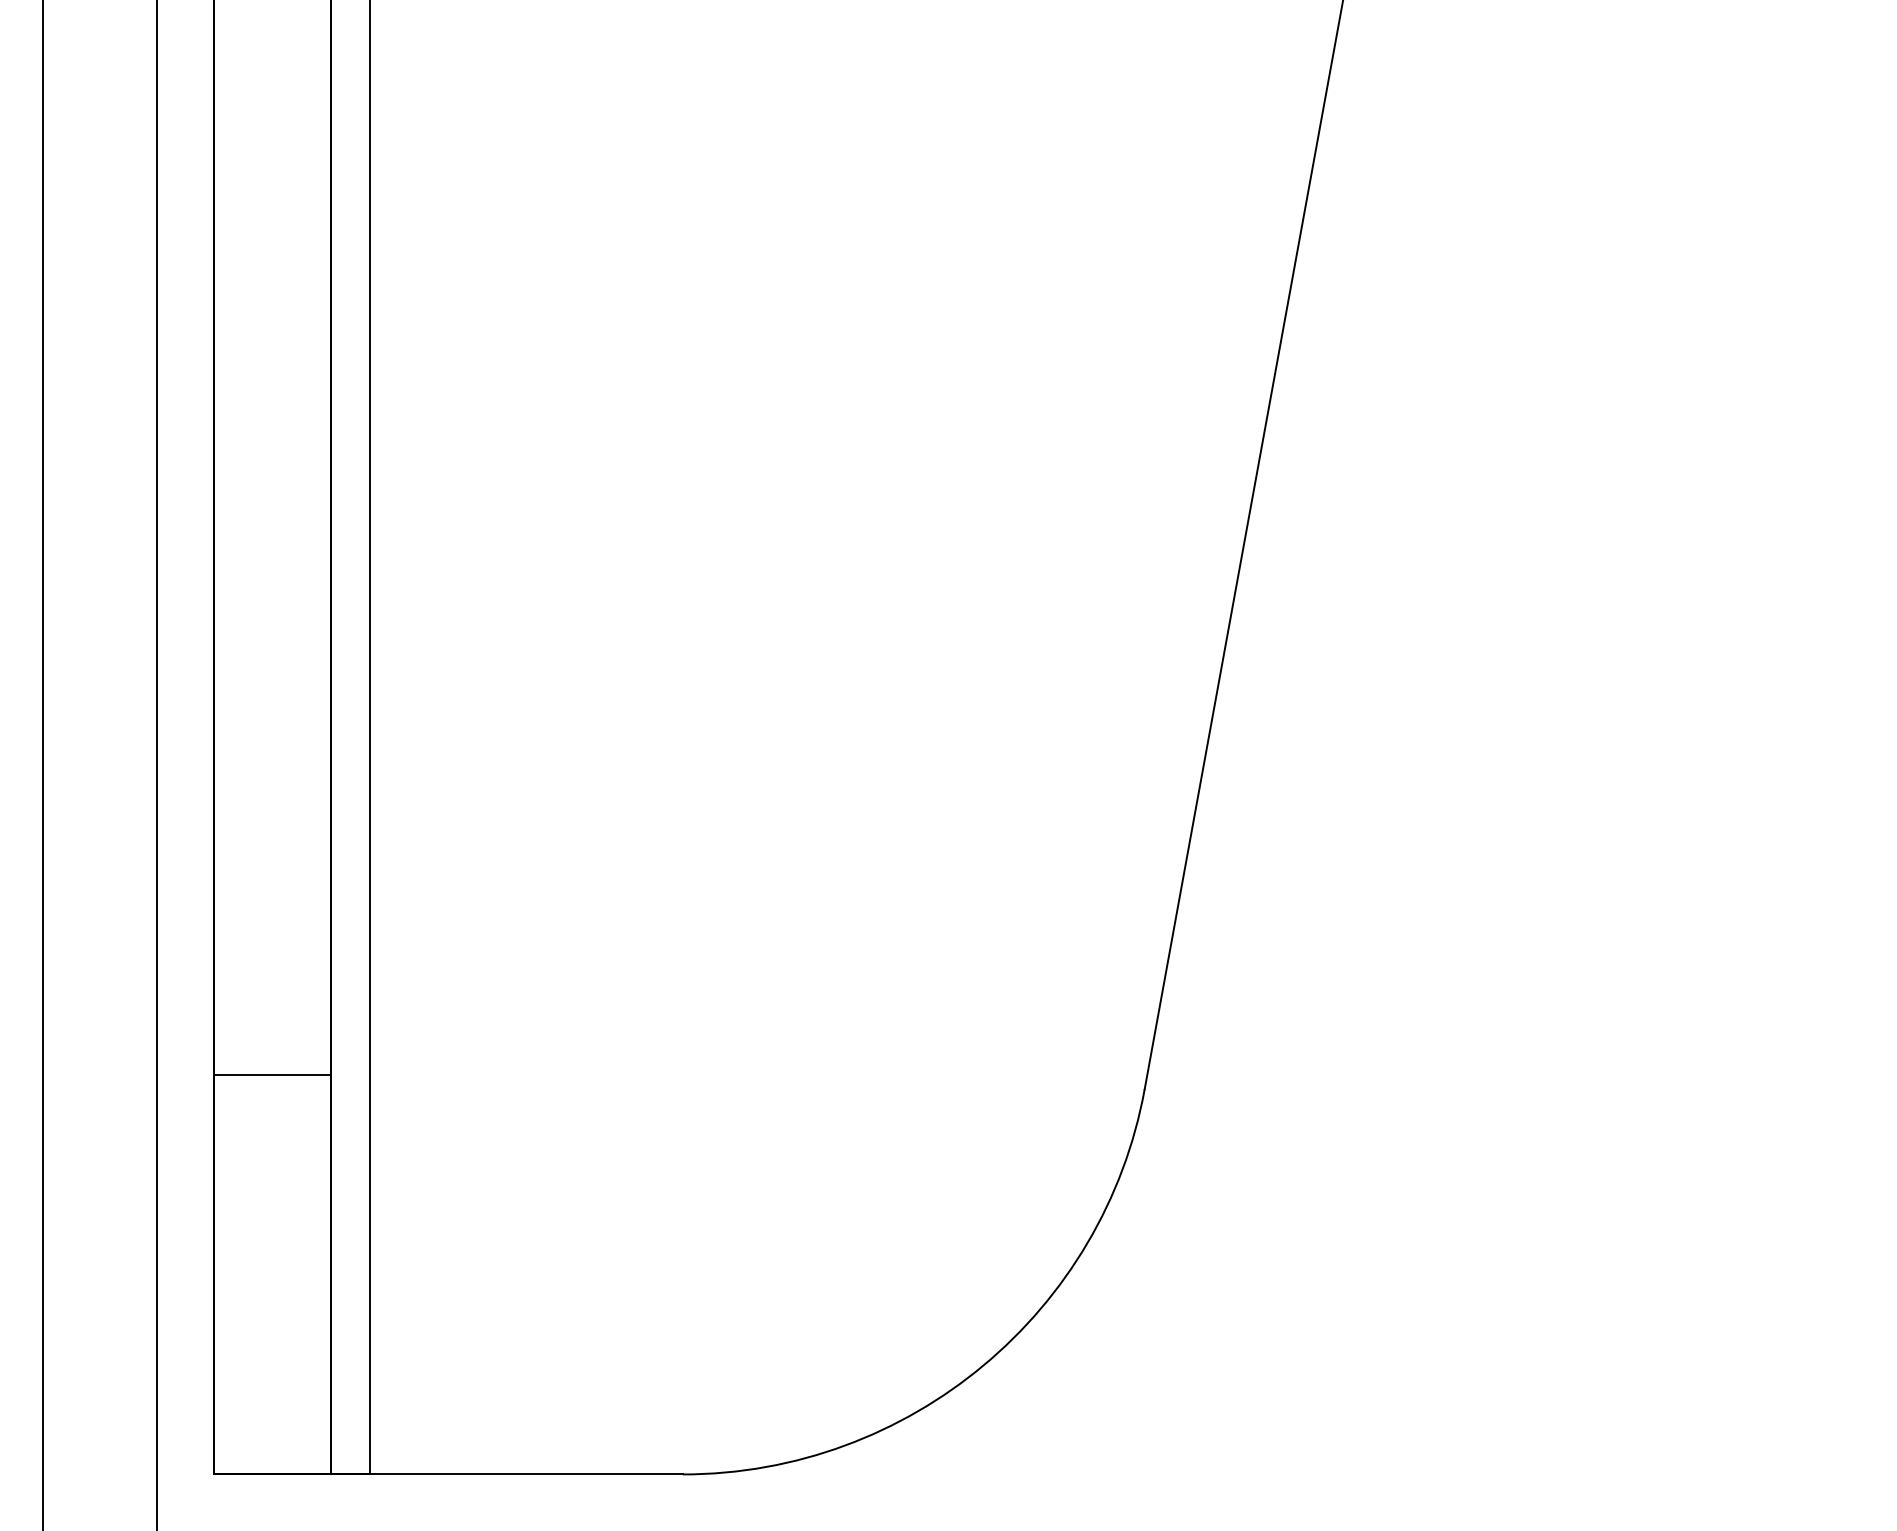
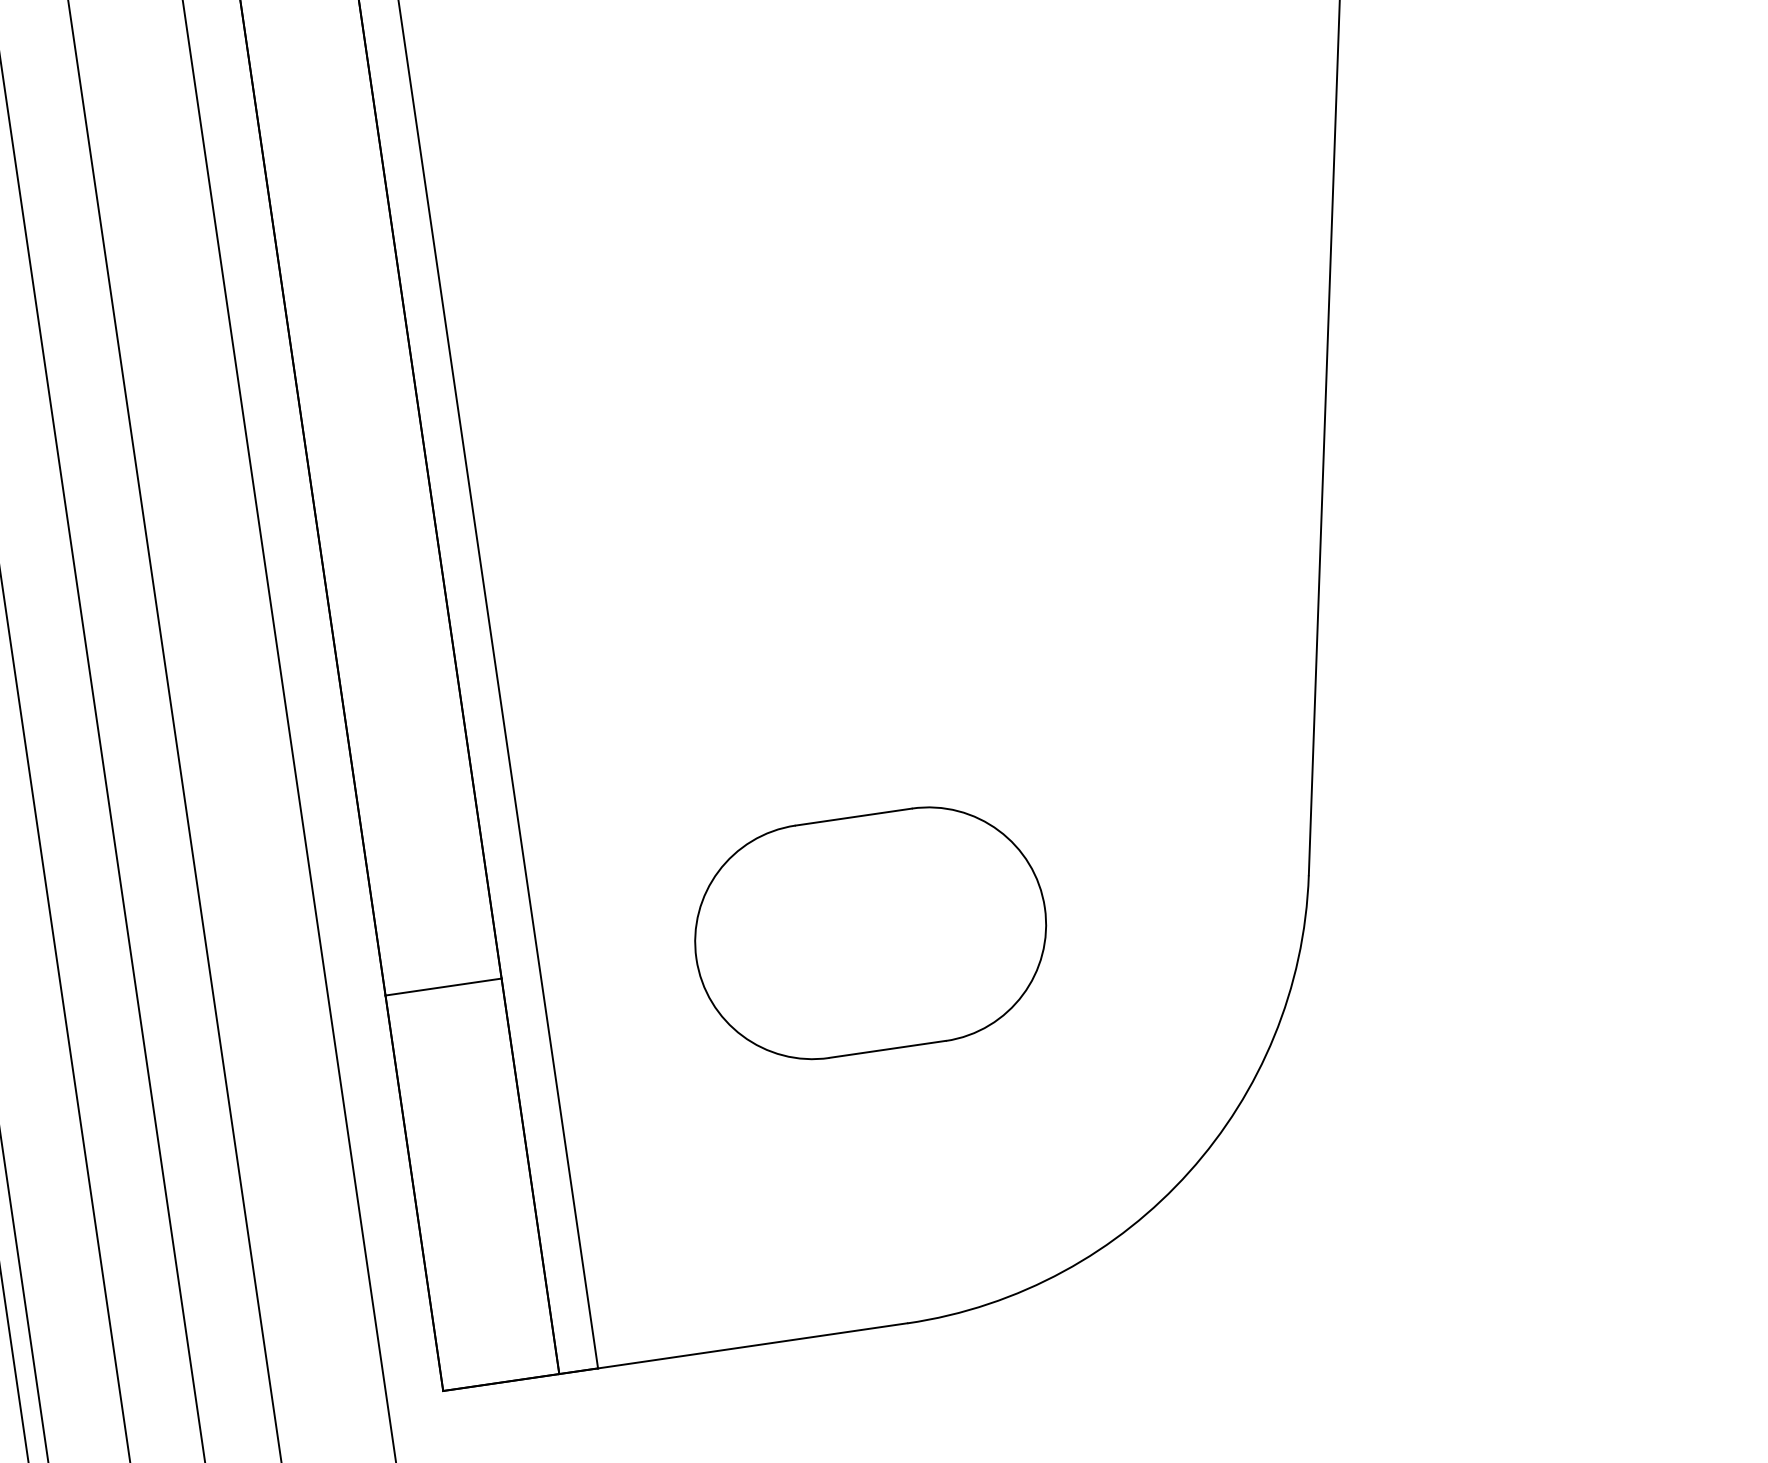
part: (702, 1082) -> (870, 932), added

